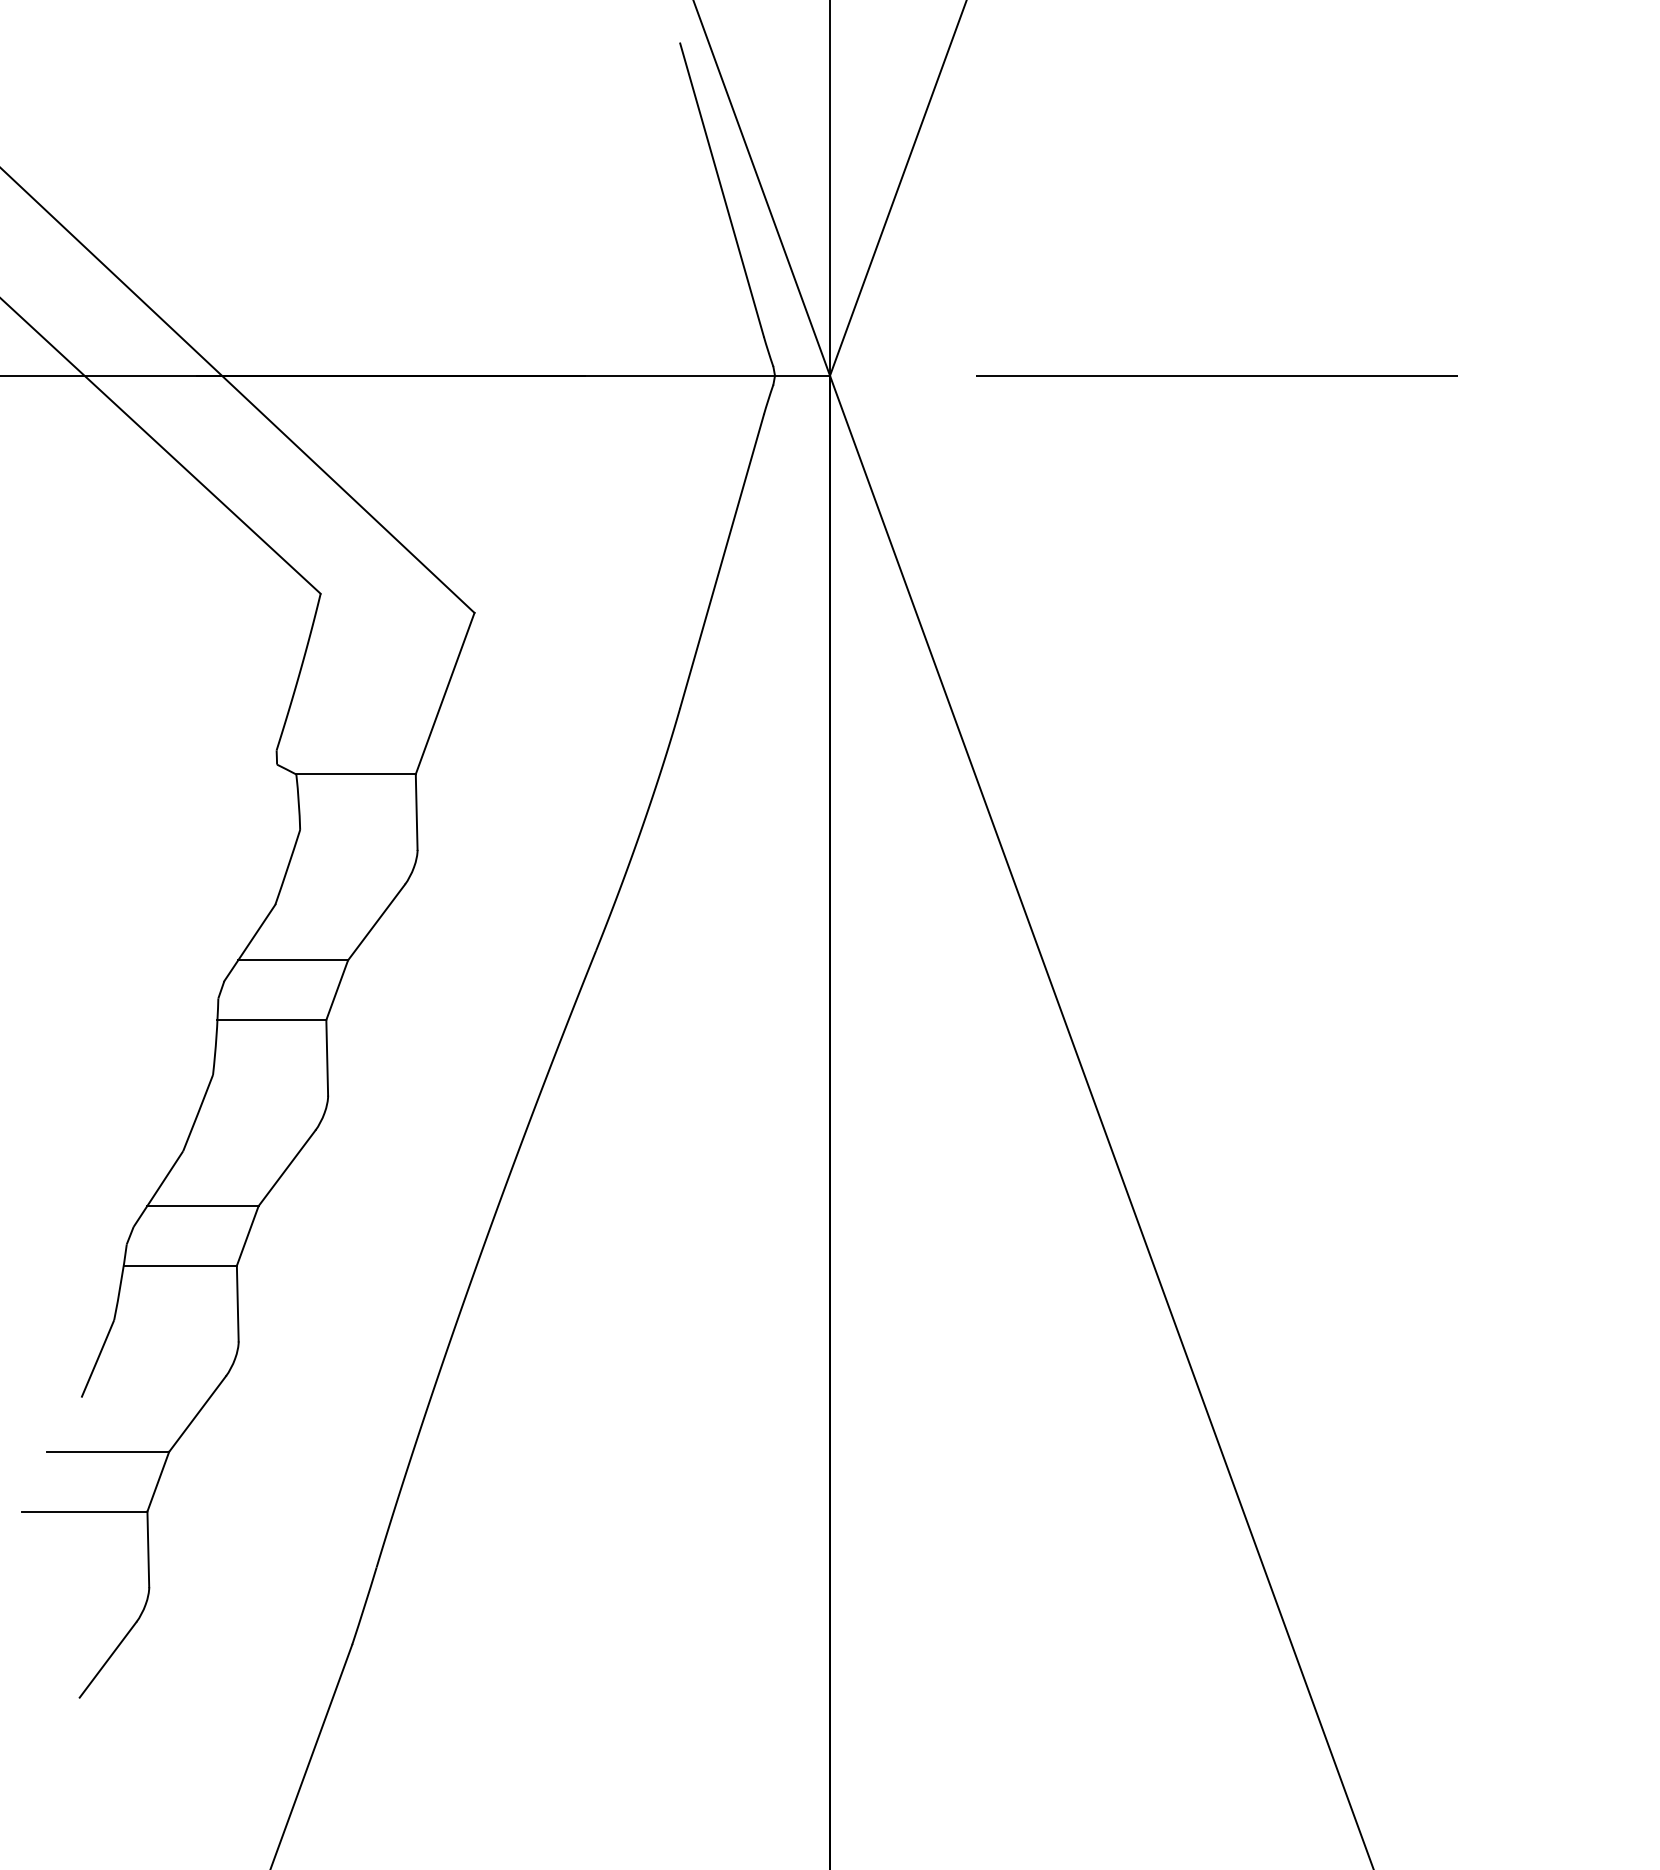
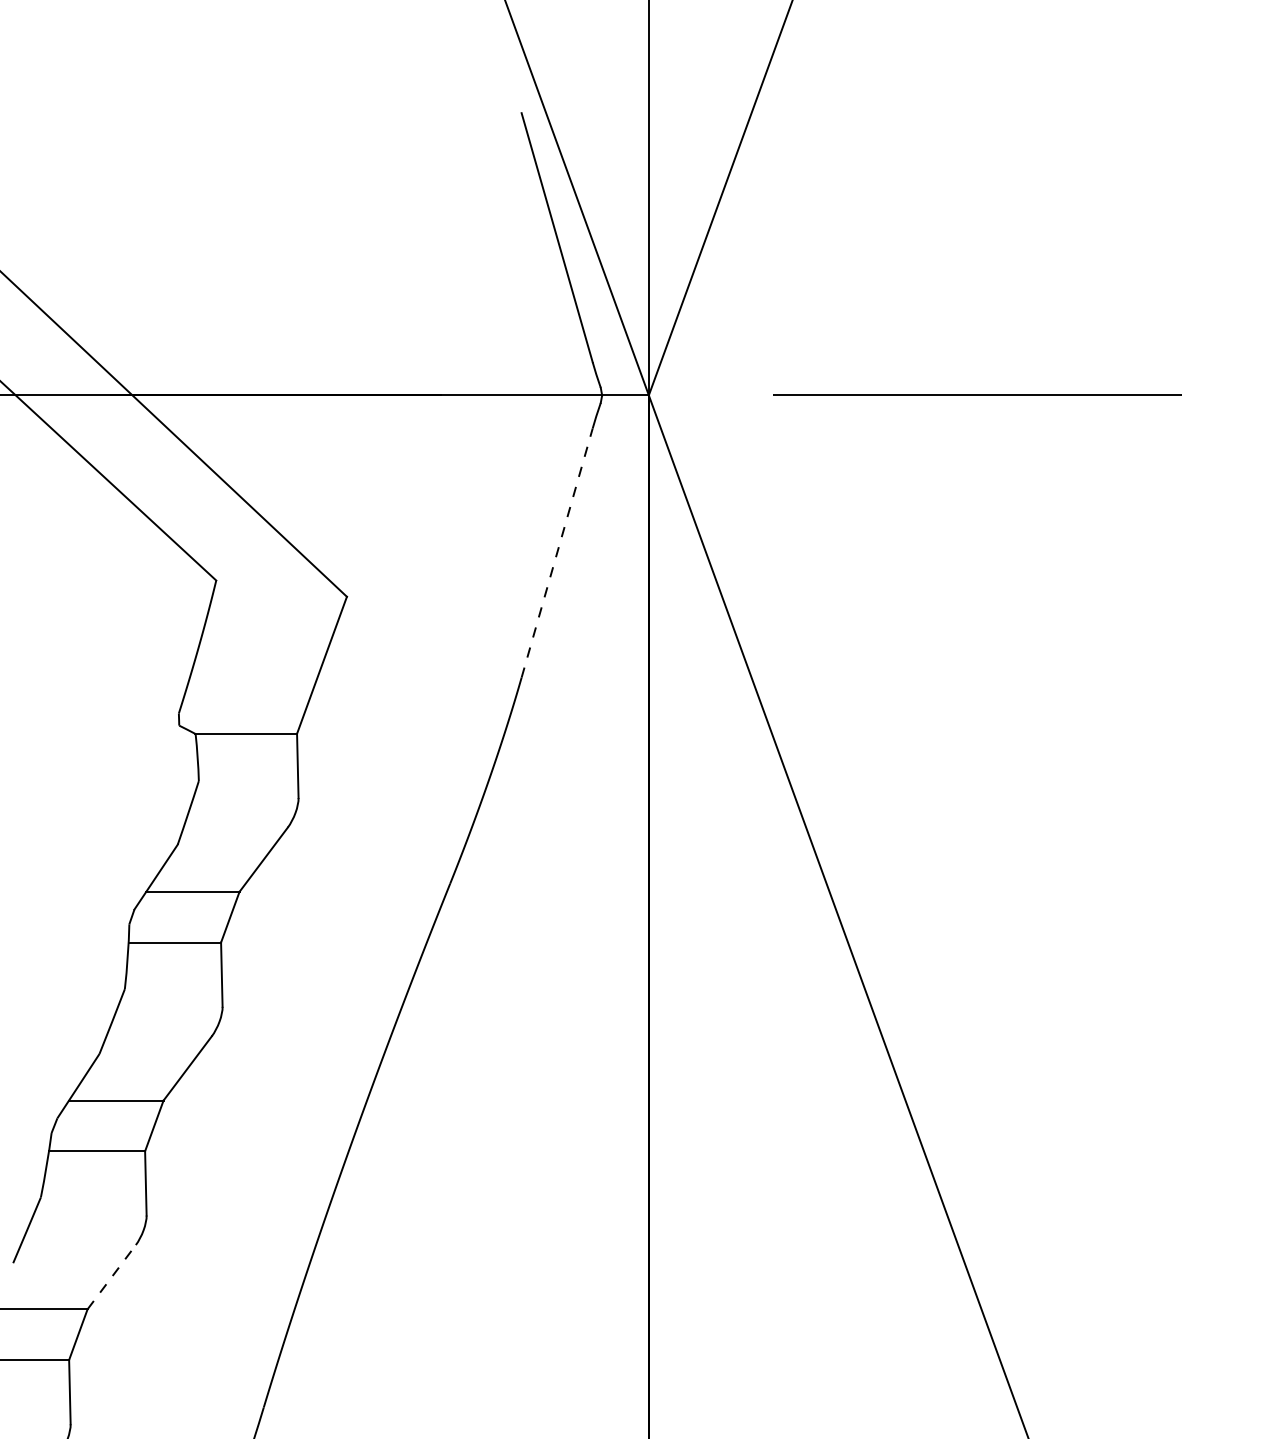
line: (722, 560) -> (557, 552), solid -> dashed
line: (197, 1413) -> (111, 1276), solid -> dashed

